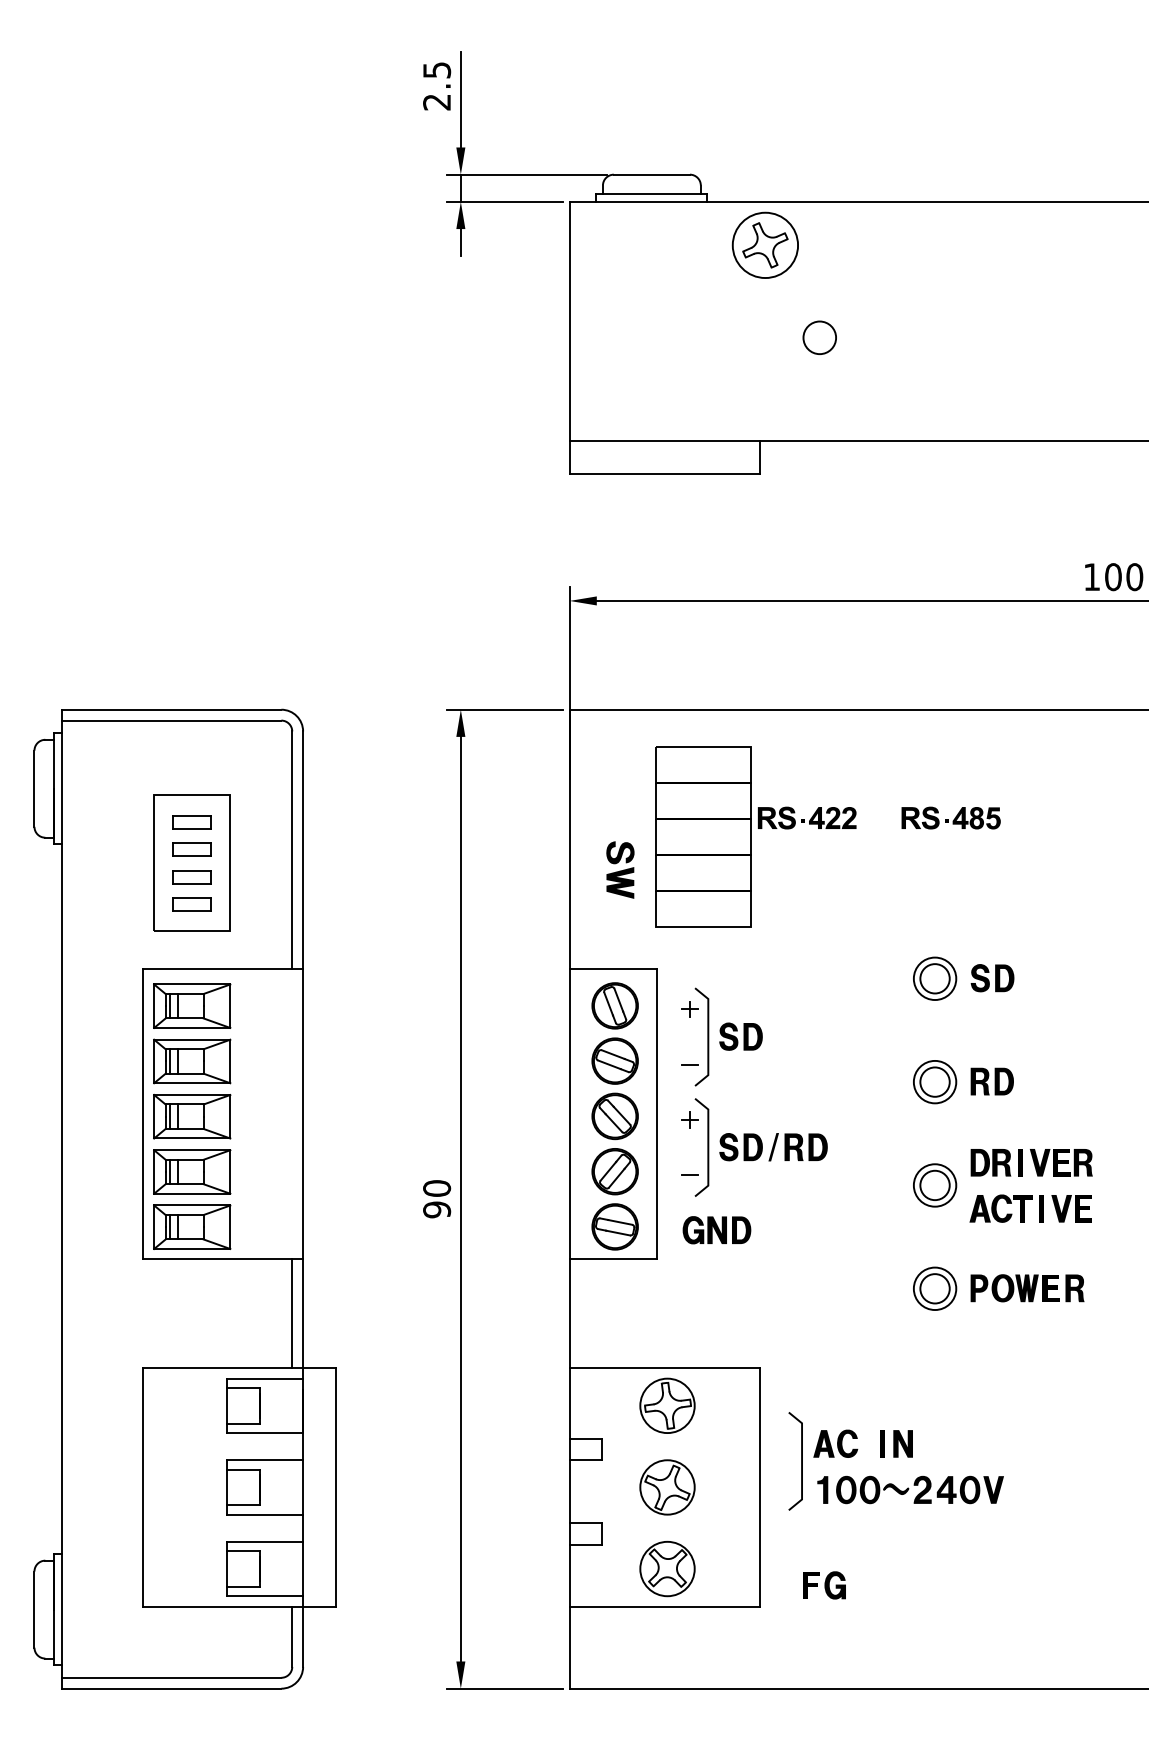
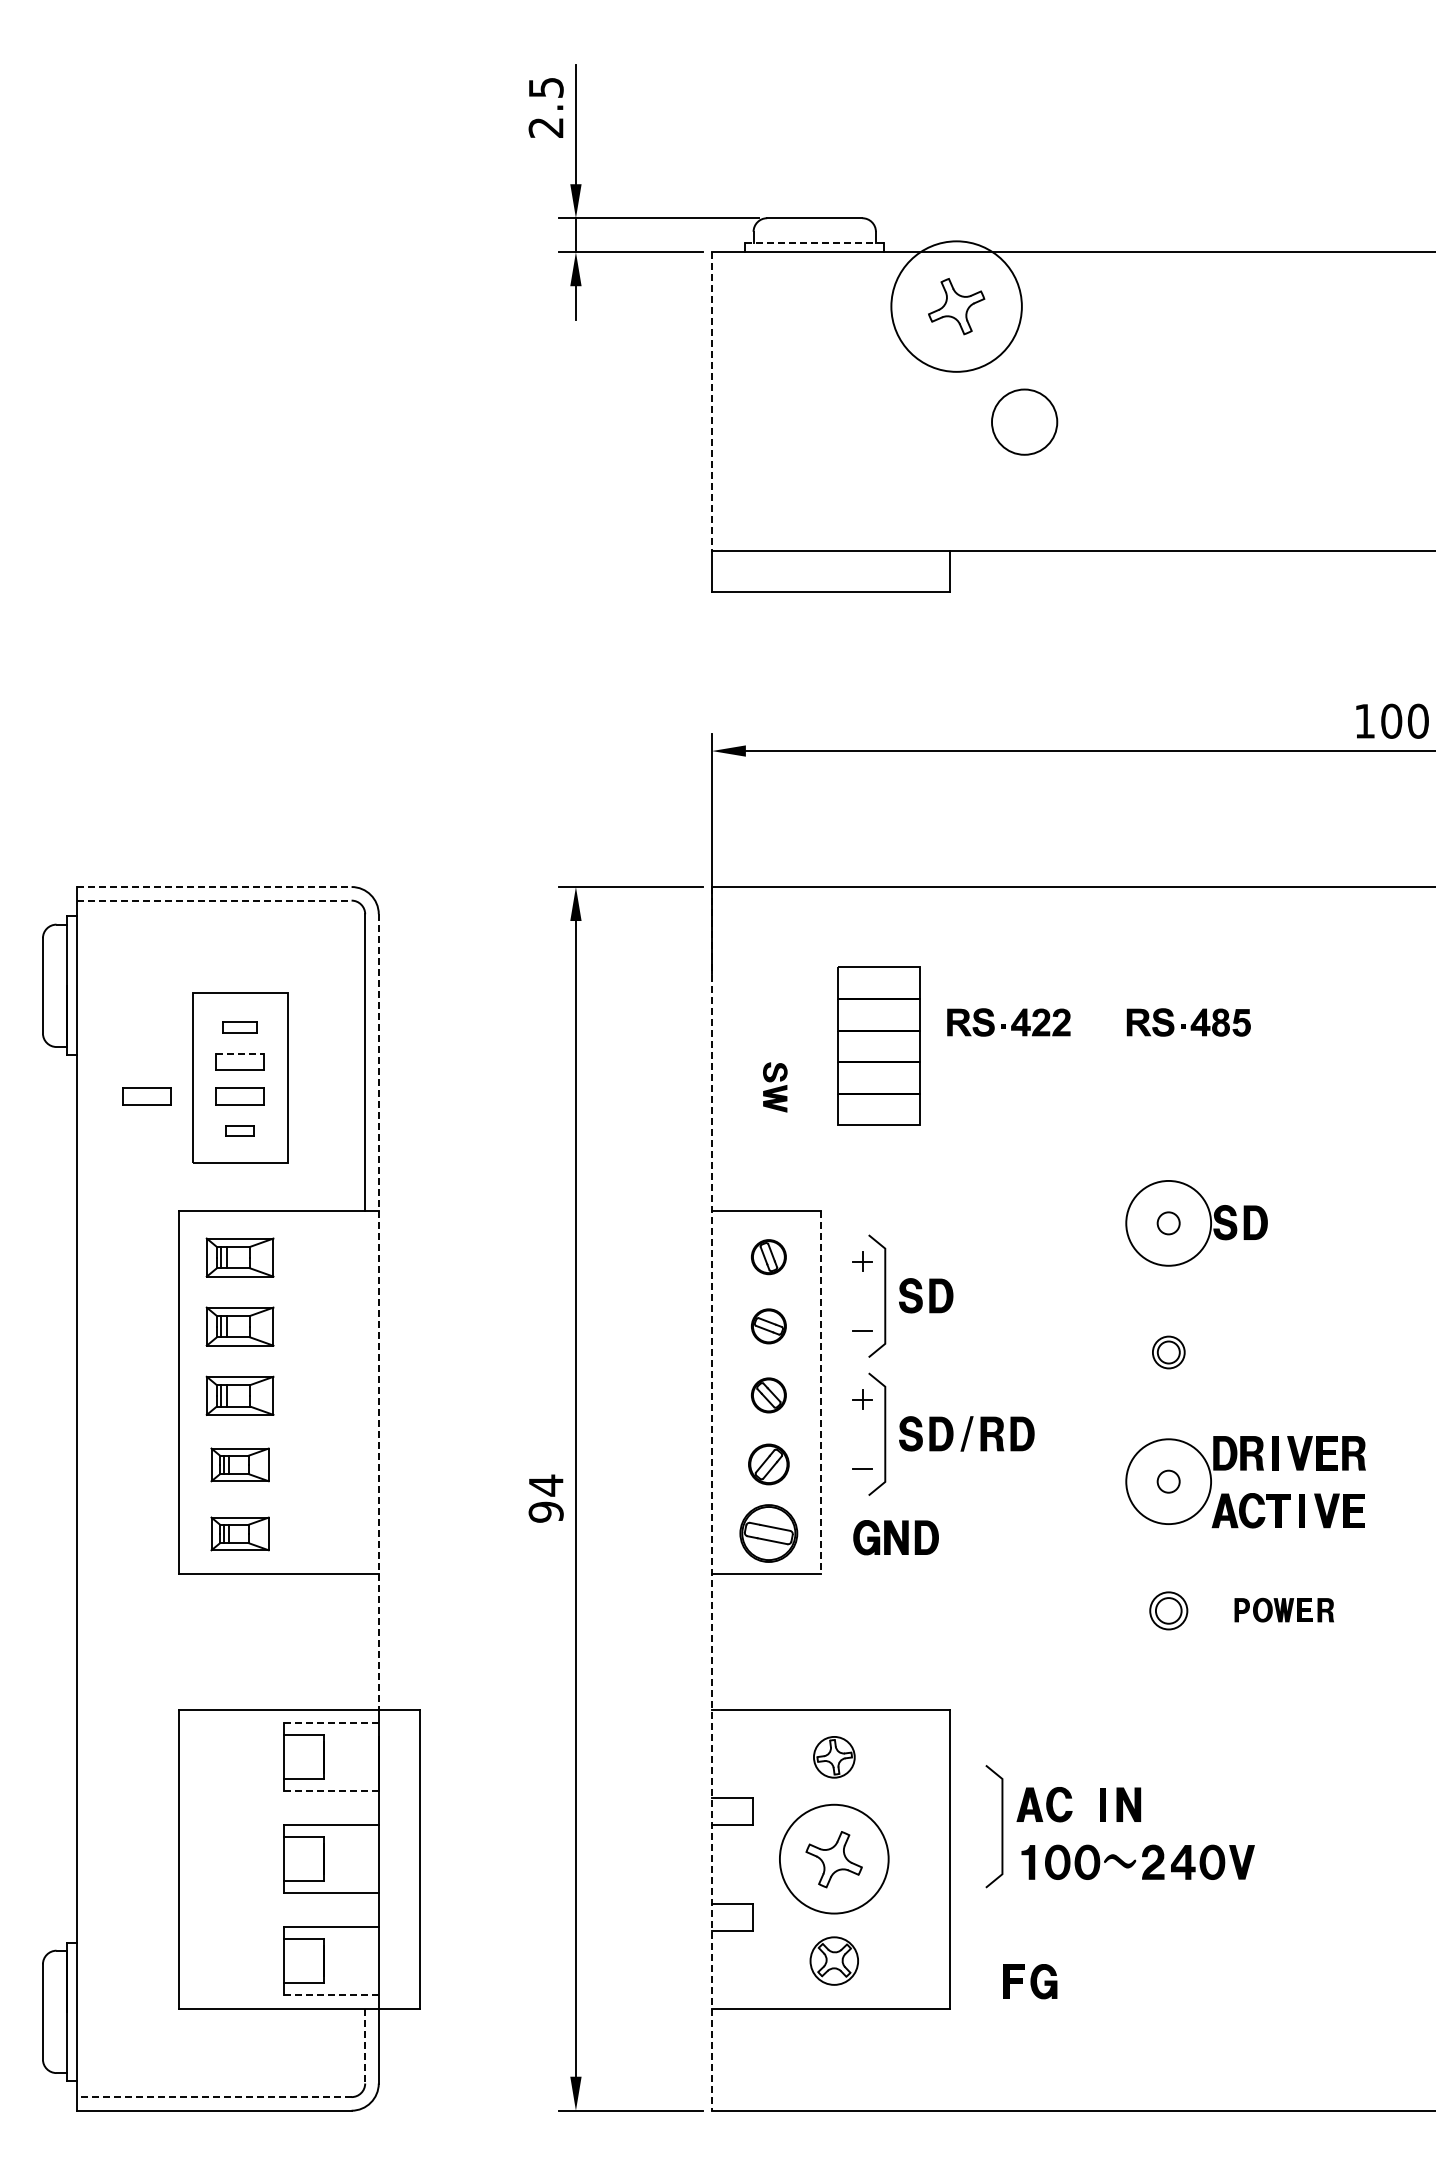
line: (652, 194) -> (815, 242), solid -> dashed
circle: (765, 245) -> (956, 306), size x1.6
line: (569, 321) -> (711, 401), solid -> dashed
circle: (819, 337) -> (1024, 421), size x1.6
line: (171, 710) -> (214, 887), solid -> dashed
line: (171, 720) -> (214, 900), solid -> dashed
part: (191, 822) -> (239, 1027), size x0.7
part: (702, 837) -> (878, 1046), size x0.7
line: (192, 842) -> (240, 1053), solid -> dashed
part: (619, 870) -> (774, 1087), size x0.7
part: (117, 877) -> (146, 1096), added
part: (191, 904) -> (239, 1130), size x0.6
circle: (934, 978) -> (1168, 1222), size x1.6
circle: (934, 978) -> (1168, 1223), size x0.6
part: (614, 1005) -> (768, 1256), size x0.6
part: (191, 1006) -> (239, 1257), size x0.7
line: (302, 1049) -> (378, 1311), solid -> dashed
part: (191, 1061) -> (239, 1326), size x0.7
part: (614, 1061) -> (768, 1326), size x0.6
part: (992, 1081) -> (1240, 1351), removed
part: (934, 1082) -> (1168, 1352), size x0.6
line: (656, 1114) -> (820, 1392), solid -> dashed
part: (191, 1116) -> (239, 1395), size x0.7
part: (614, 1116) -> (768, 1395), size x0.6
part: (191, 1171) -> (239, 1464), size x0.6
part: (614, 1171) -> (768, 1464), size x0.7
circle: (934, 1185) -> (1168, 1481), size x0.6
circle: (934, 1185) -> (1168, 1481), size x1.6
text: (436, 1188) -> (545, 1485), 90 -> 94
line: (569, 1198) -> (711, 1498), solid -> dashed
part: (191, 1226) -> (239, 1533), size x0.6
part: (1027, 1287) -> (1284, 1609), size x0.7
part: (934, 1288) -> (1168, 1610), size x0.7
line: (292, 1313) -> (365, 1641), removed
line: (265, 1378) -> (331, 1723), solid -> dashed
part: (667, 1406) -> (834, 1757), size x0.6
line: (265, 1433) -> (331, 1791), solid -> dashed
circle: (667, 1487) -> (834, 1859), size x1.6
part: (667, 1568) -> (834, 1960), size x0.7
line: (265, 1596) -> (331, 1995), solid -> dashed
line: (292, 1637) -> (365, 2046), solid -> dashed
line: (170, 1678) -> (213, 2097), solid -> dashed

